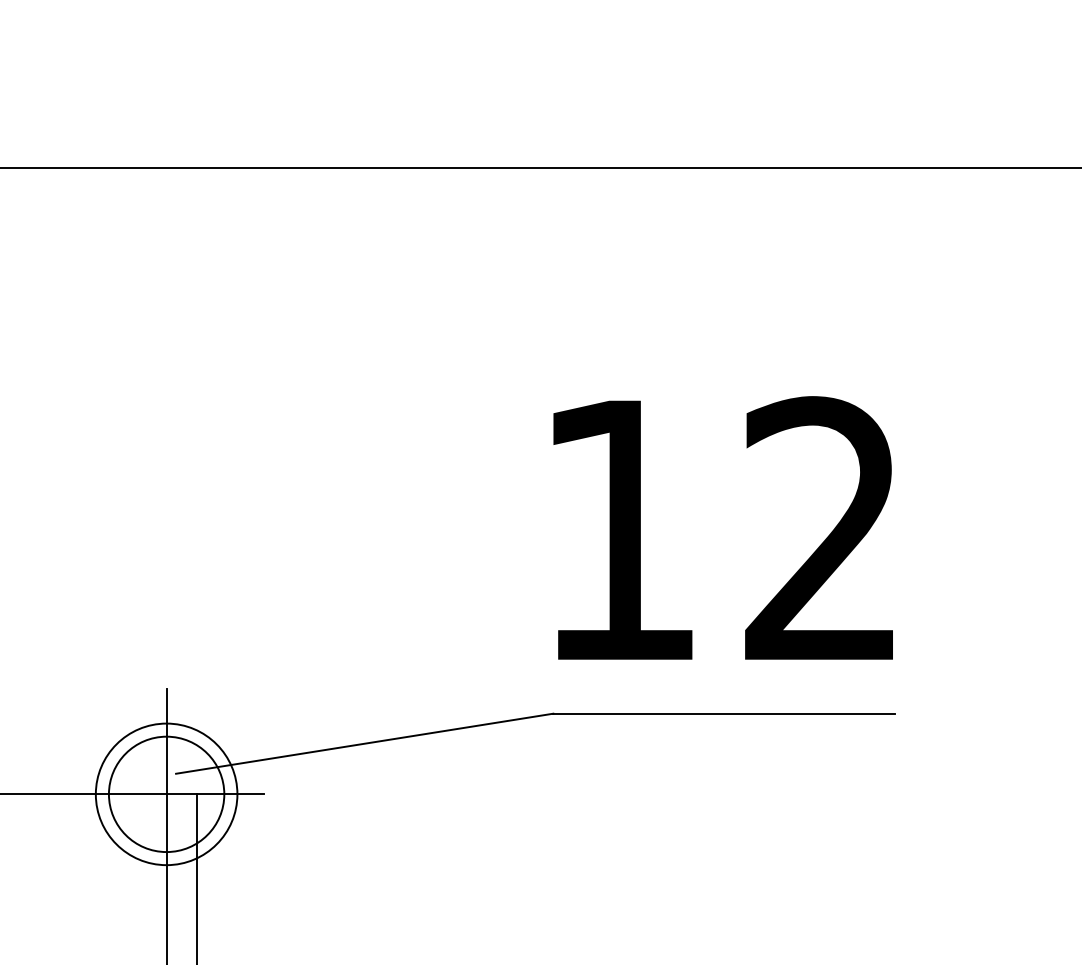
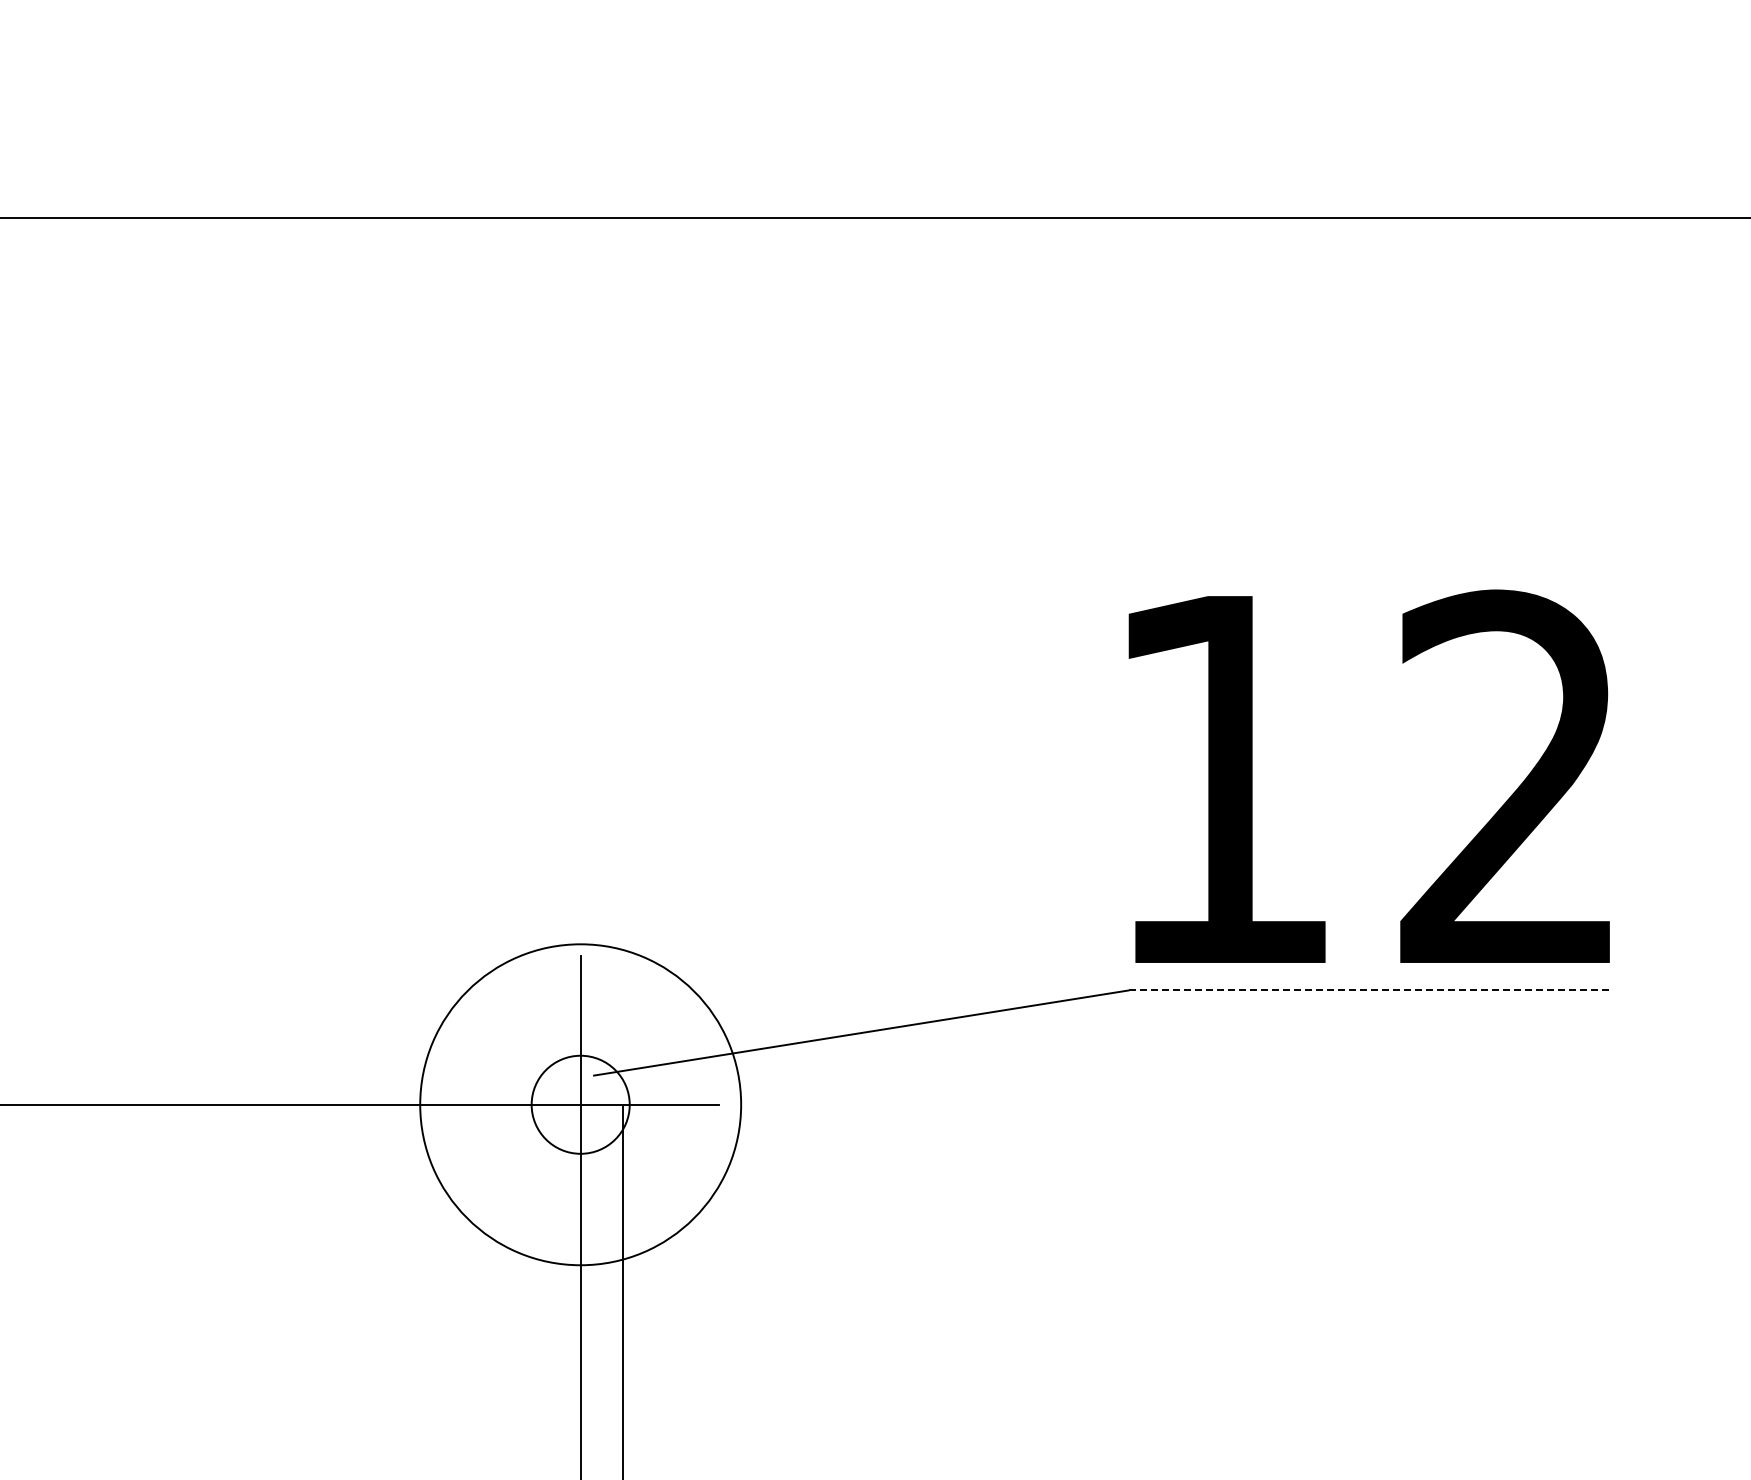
text: (722, 527) -> (1368, 775), moved
line: (724, 713) -> (1370, 990), solid -> dashed
circle: (166, 794) -> (580, 1104), size x0.6
circle: (166, 794) -> (580, 1104), size x1.6

